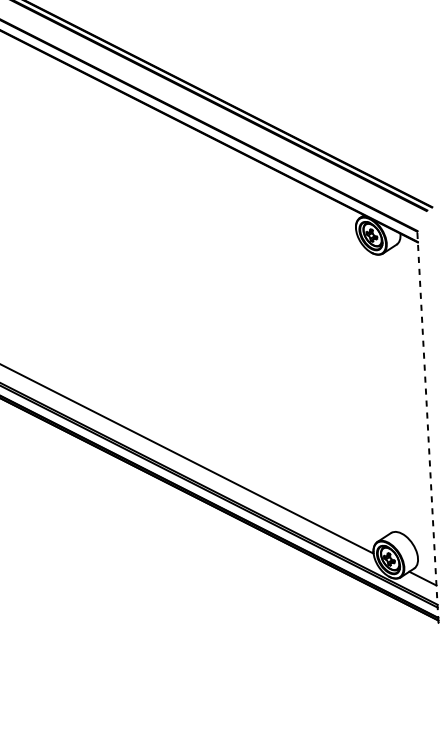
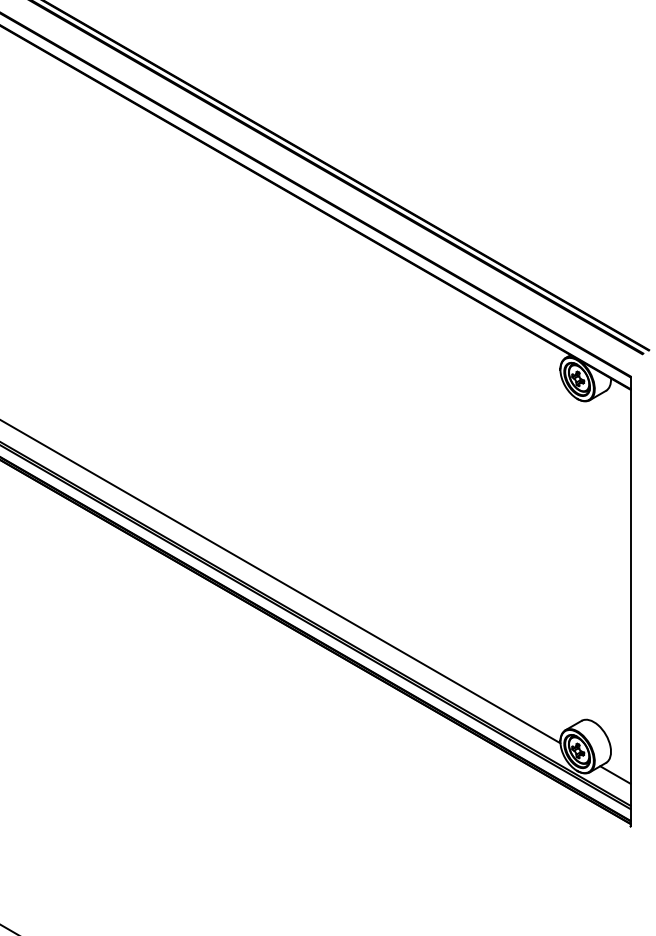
line: (427, 426) -> (630, 600), dashed -> solid

